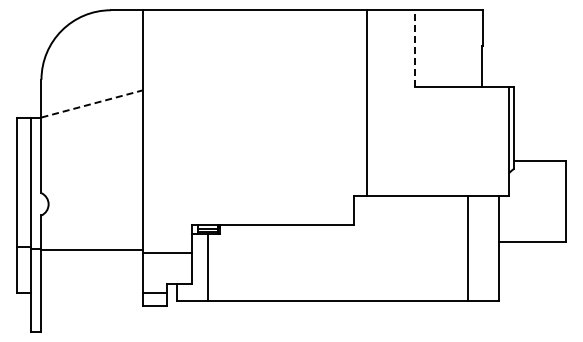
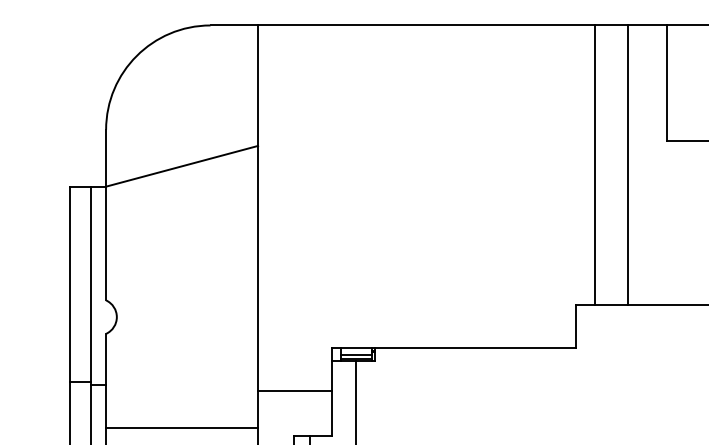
line: (414, 48) -> (666, 82), dashed -> solid
line: (92, 103) -> (182, 165), dashed -> solid
line: (388, 103) -> (627, 165), added
line: (91, 249) -> (181, 427), moved

